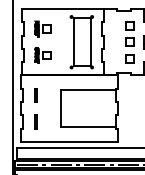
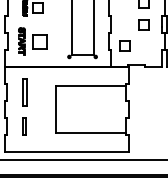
part: (42, 55) -> (32, 41), size x1.4
part: (129, 58) -> (124, 45), moved
part: (35, 95) -> (23, 92), size x1.6

